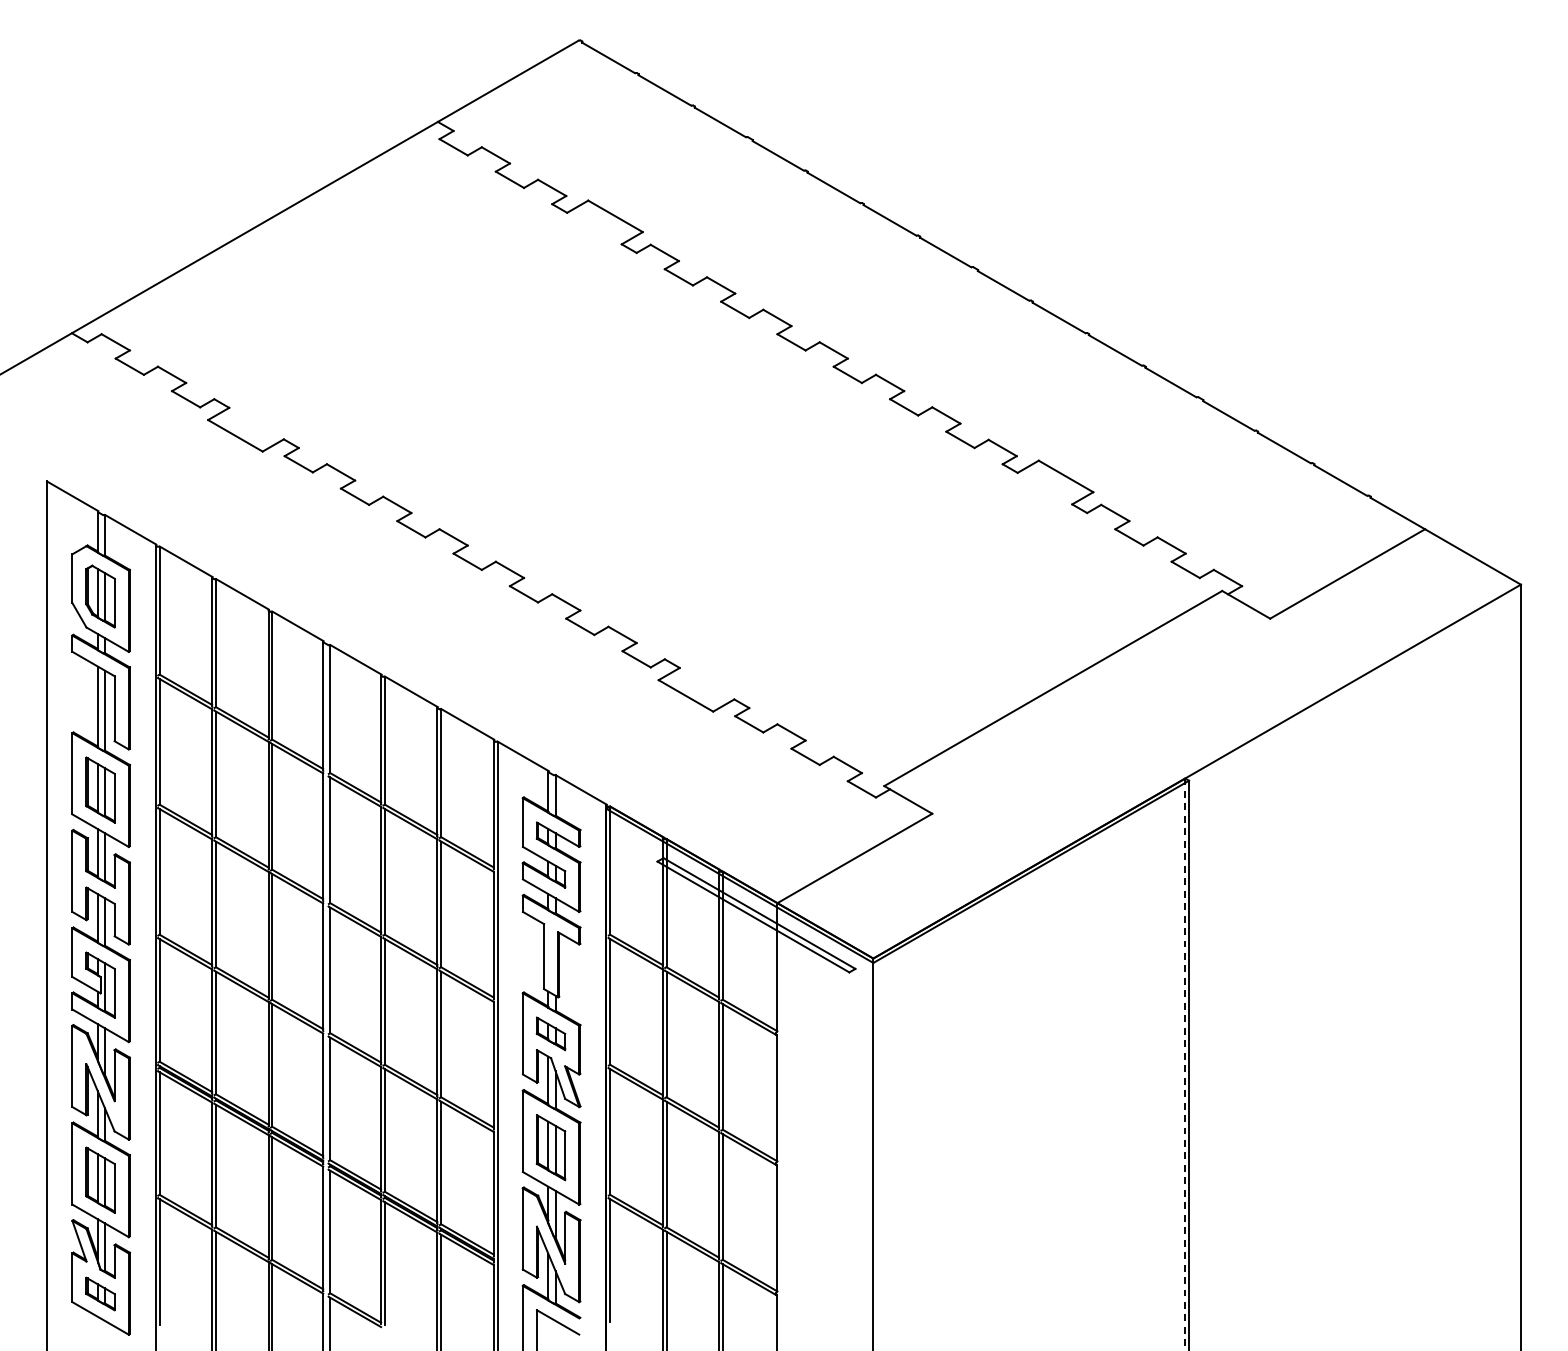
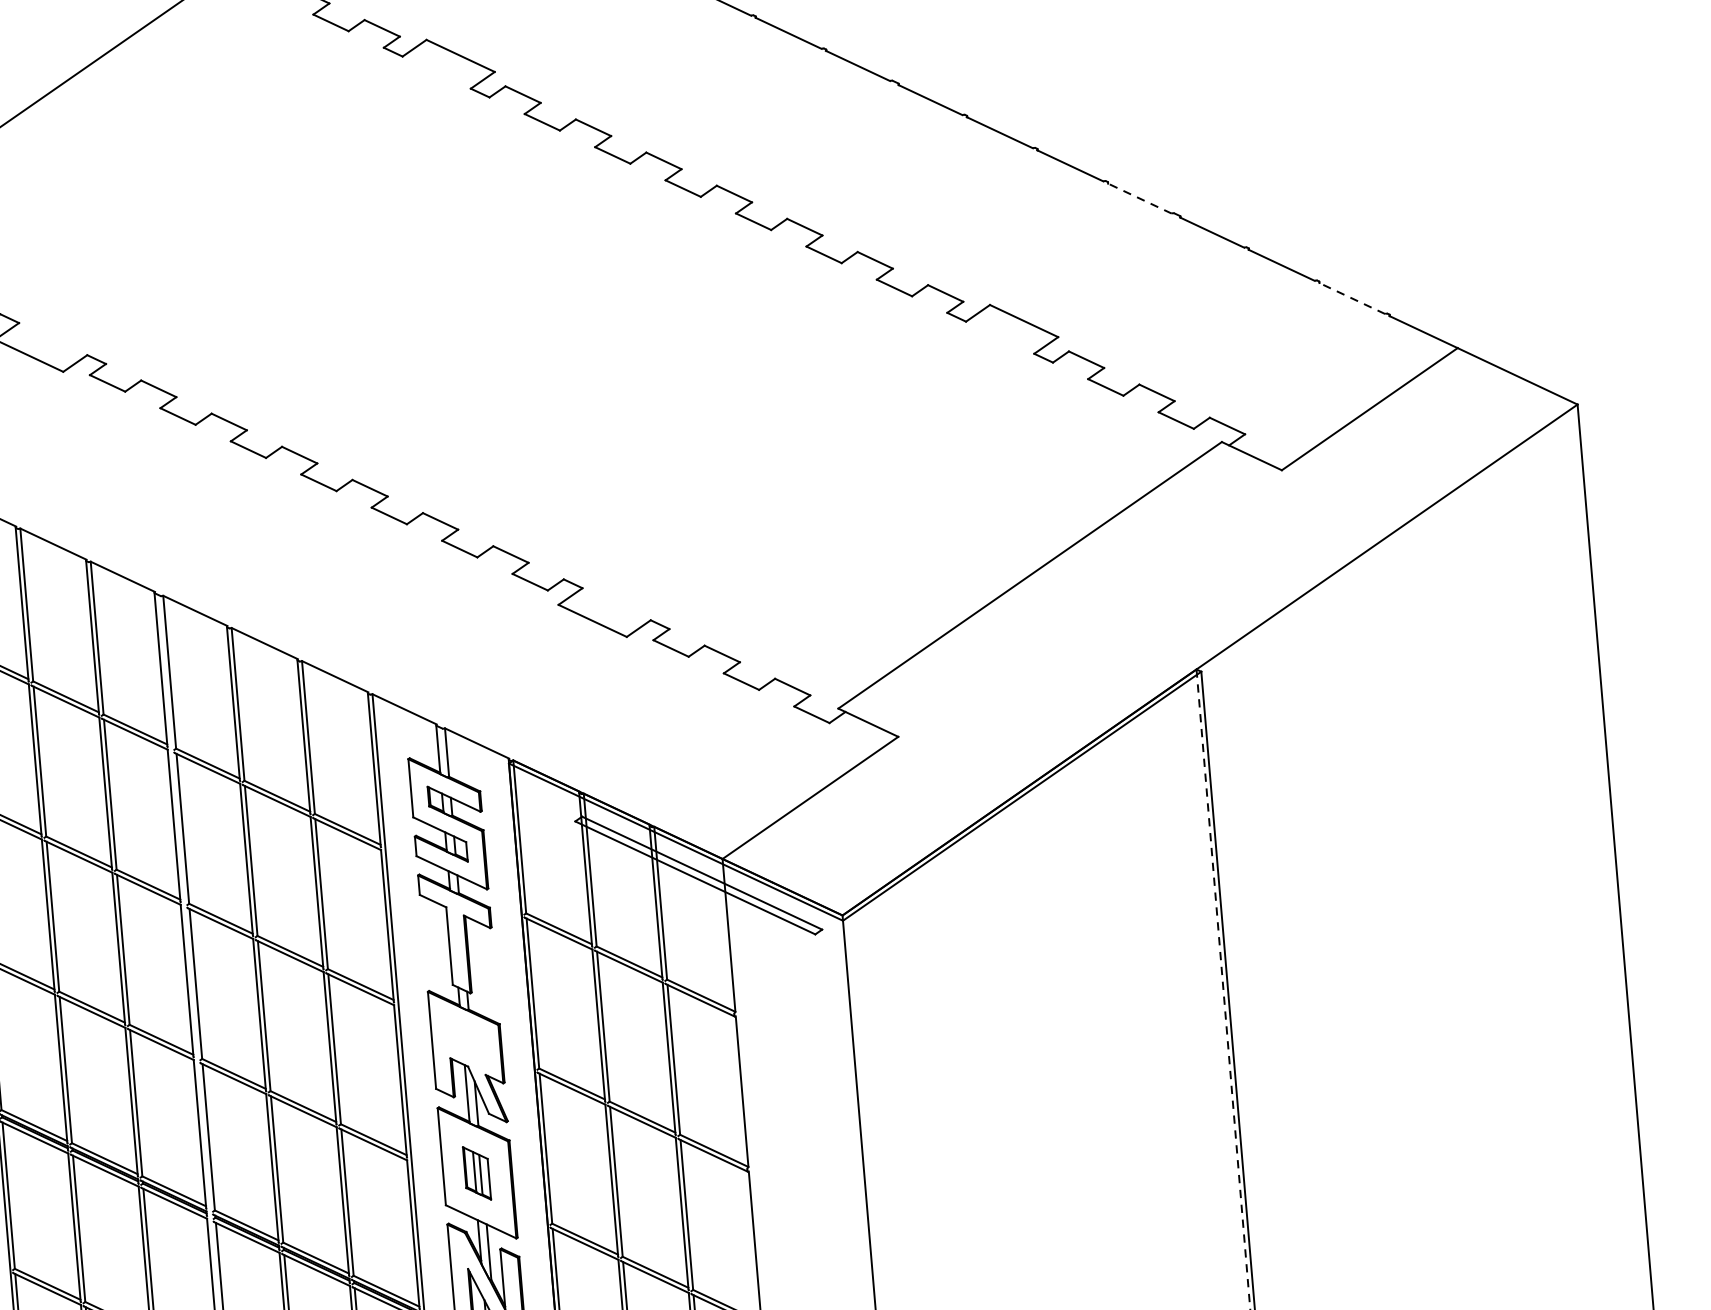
line: (1170, 382) -> (1139, 198), solid -> dashed
line: (1340, 480) -> (1351, 298), solid -> dashed
part: (550, 1033) -> (464, 1037), removed
part: (550, 1147) -> (476, 1173), size x0.7

